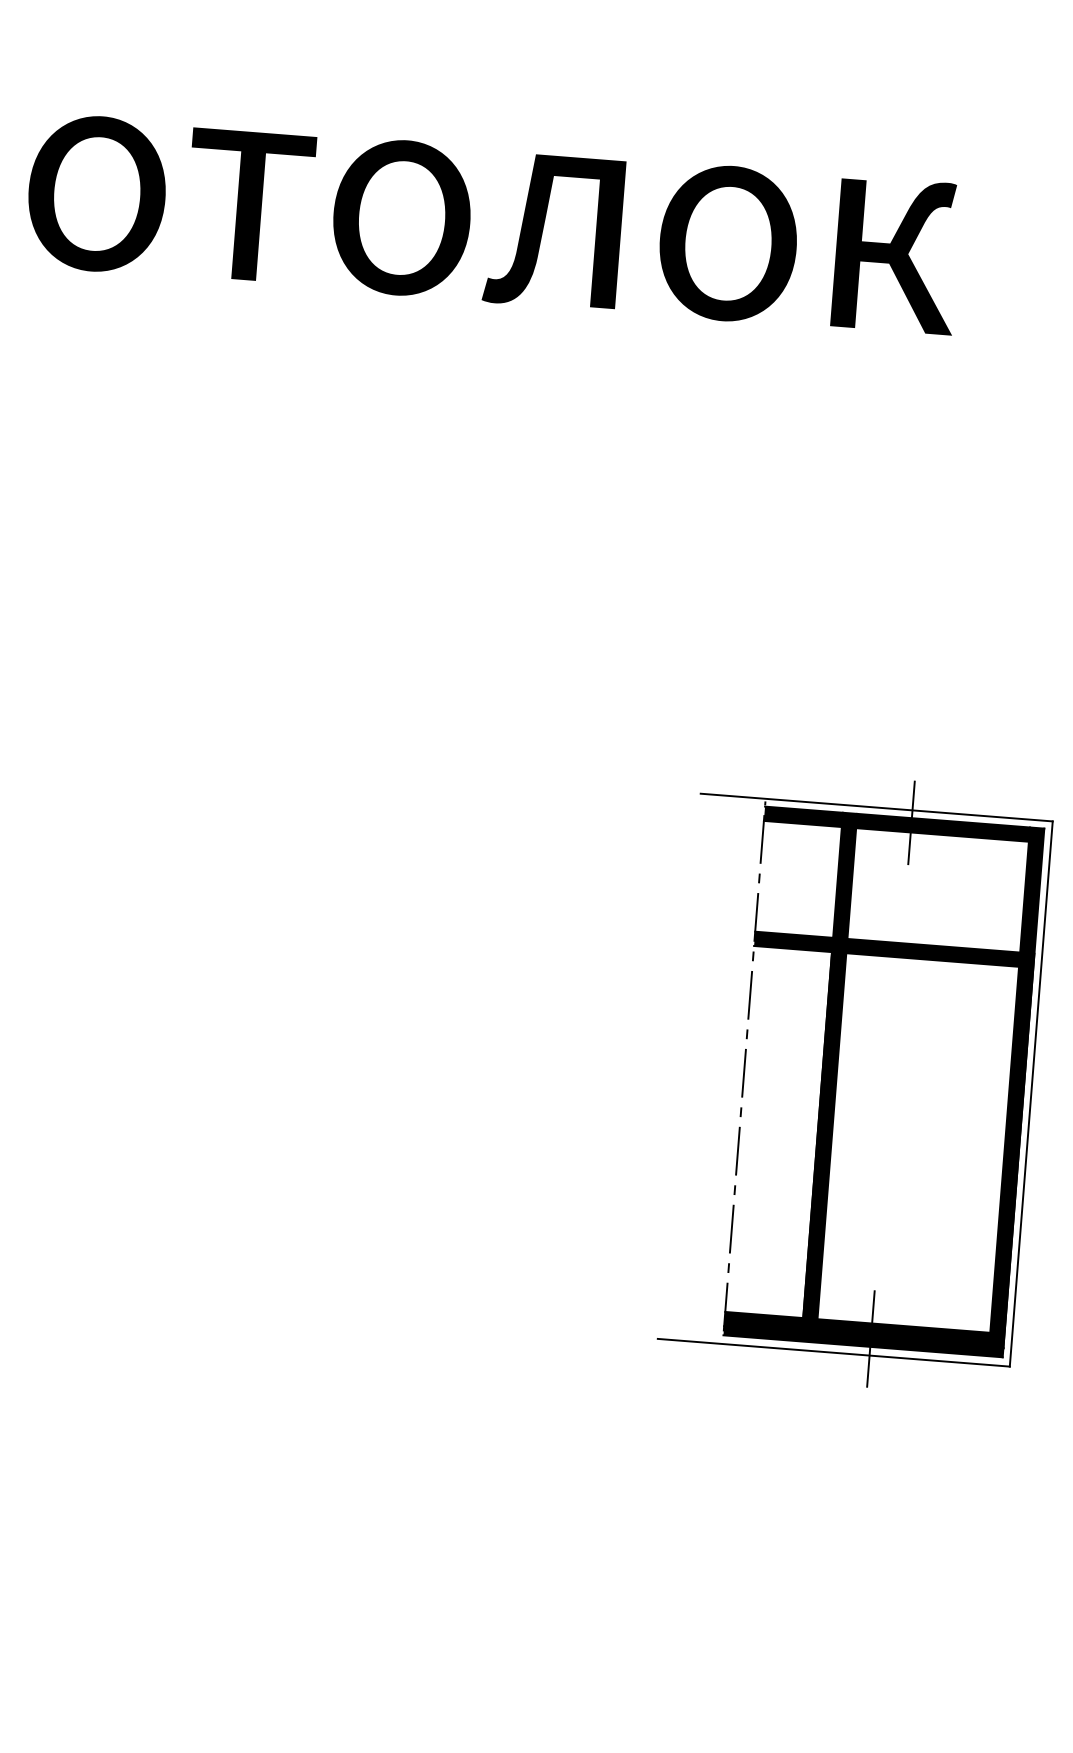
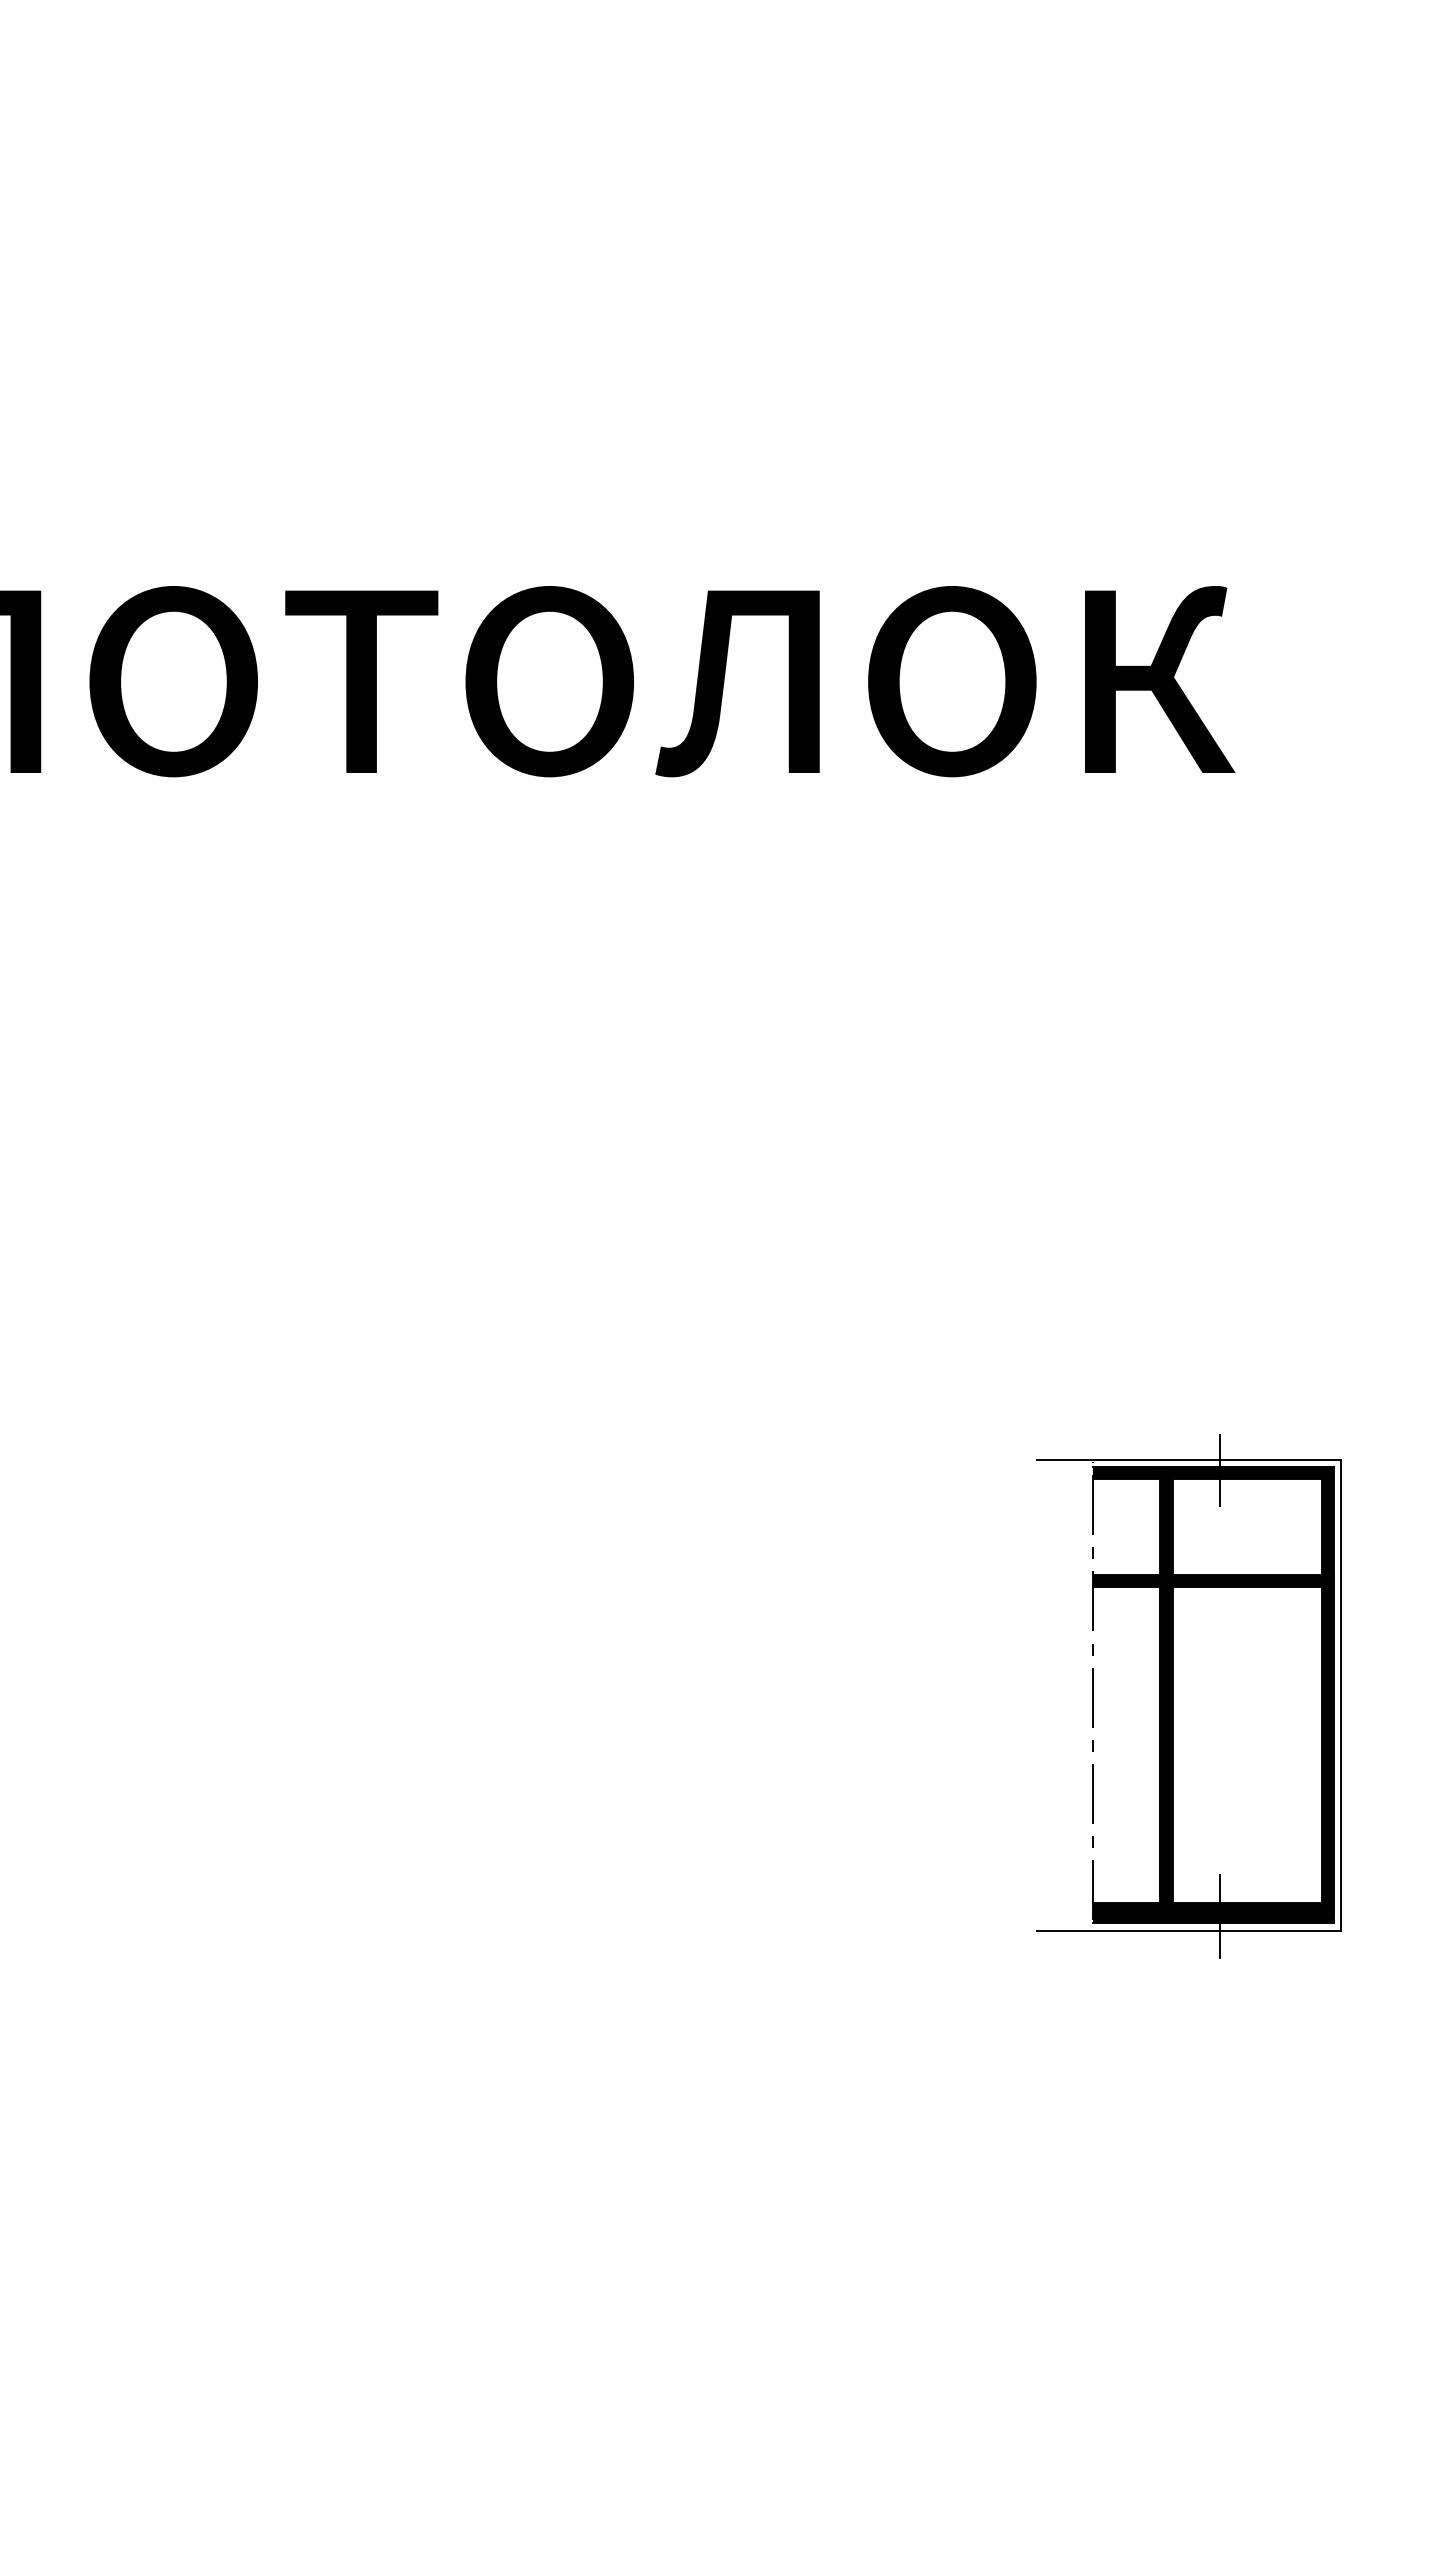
part: (855, 1081) -> (1188, 1696), size x0.7

